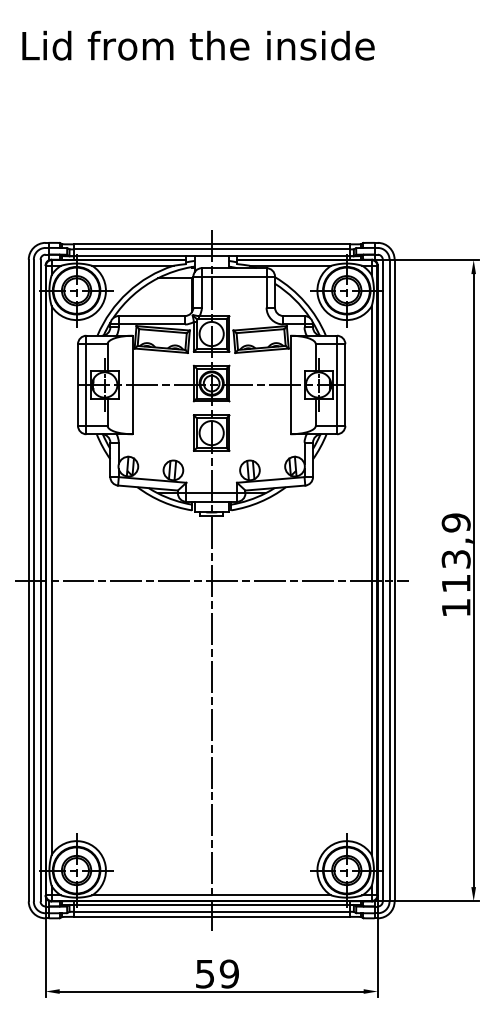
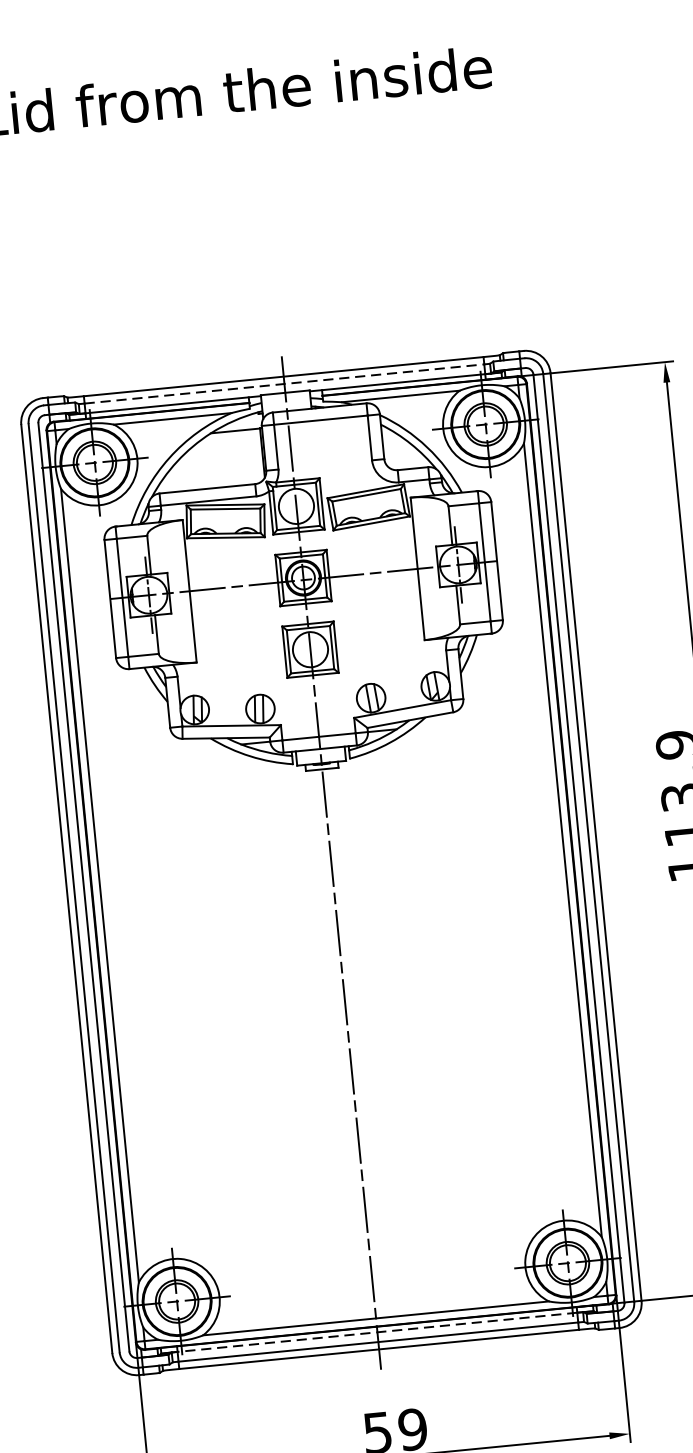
line: (212, 249) -> (285, 383), solid -> dashed
line: (211, 580) -> (331, 862), removed
line: (211, 905) -> (377, 1333), solid -> dashed

